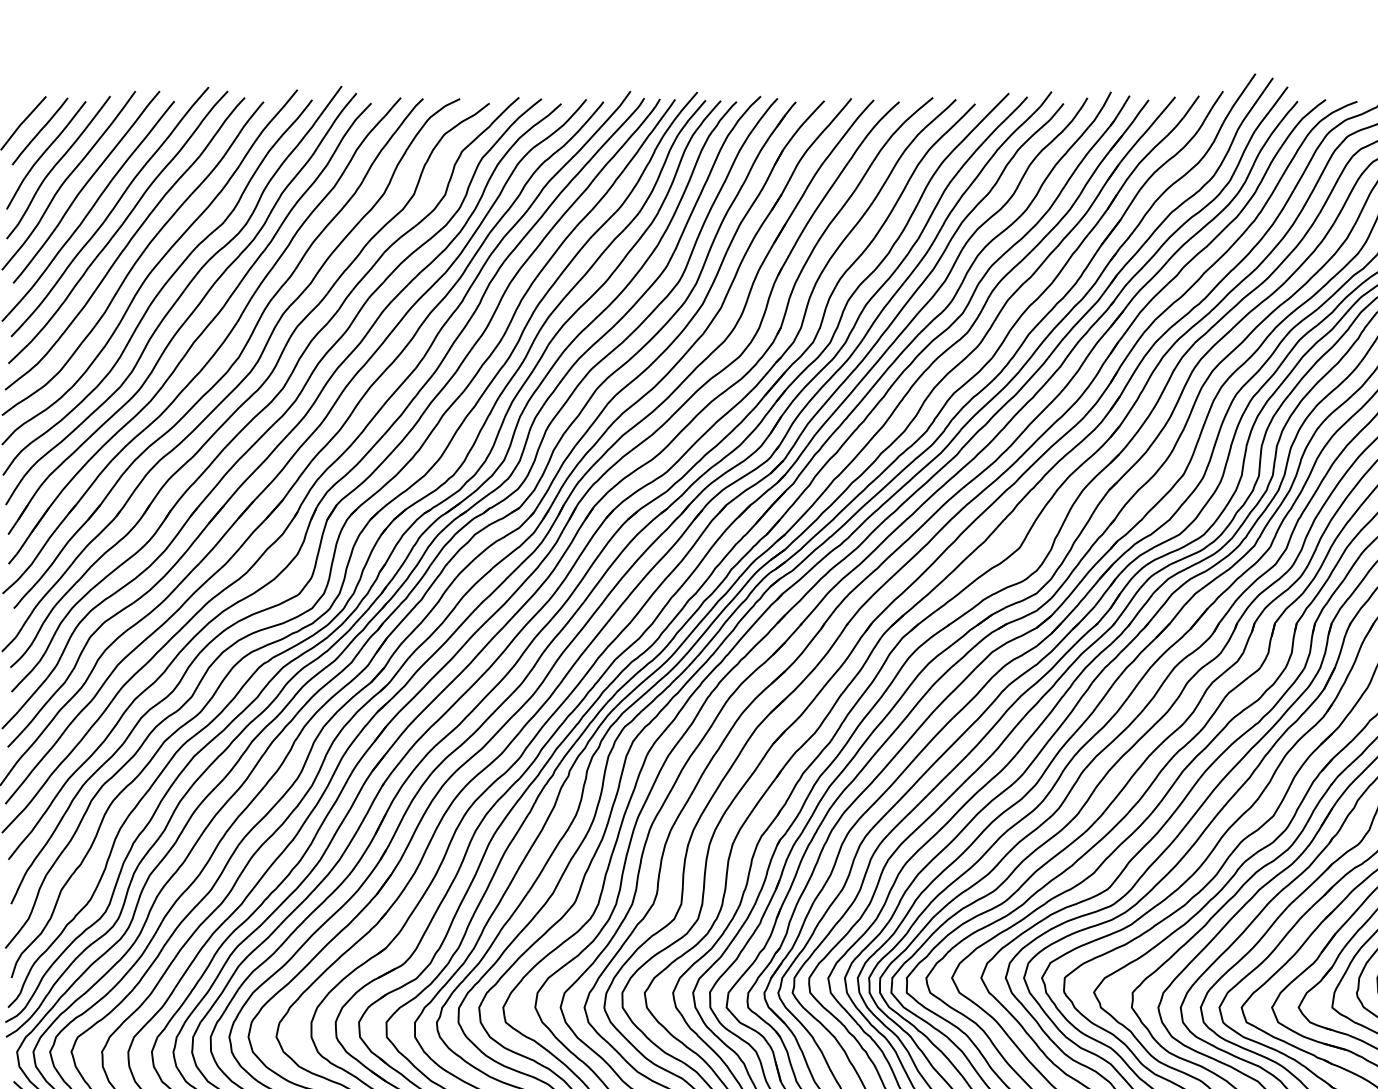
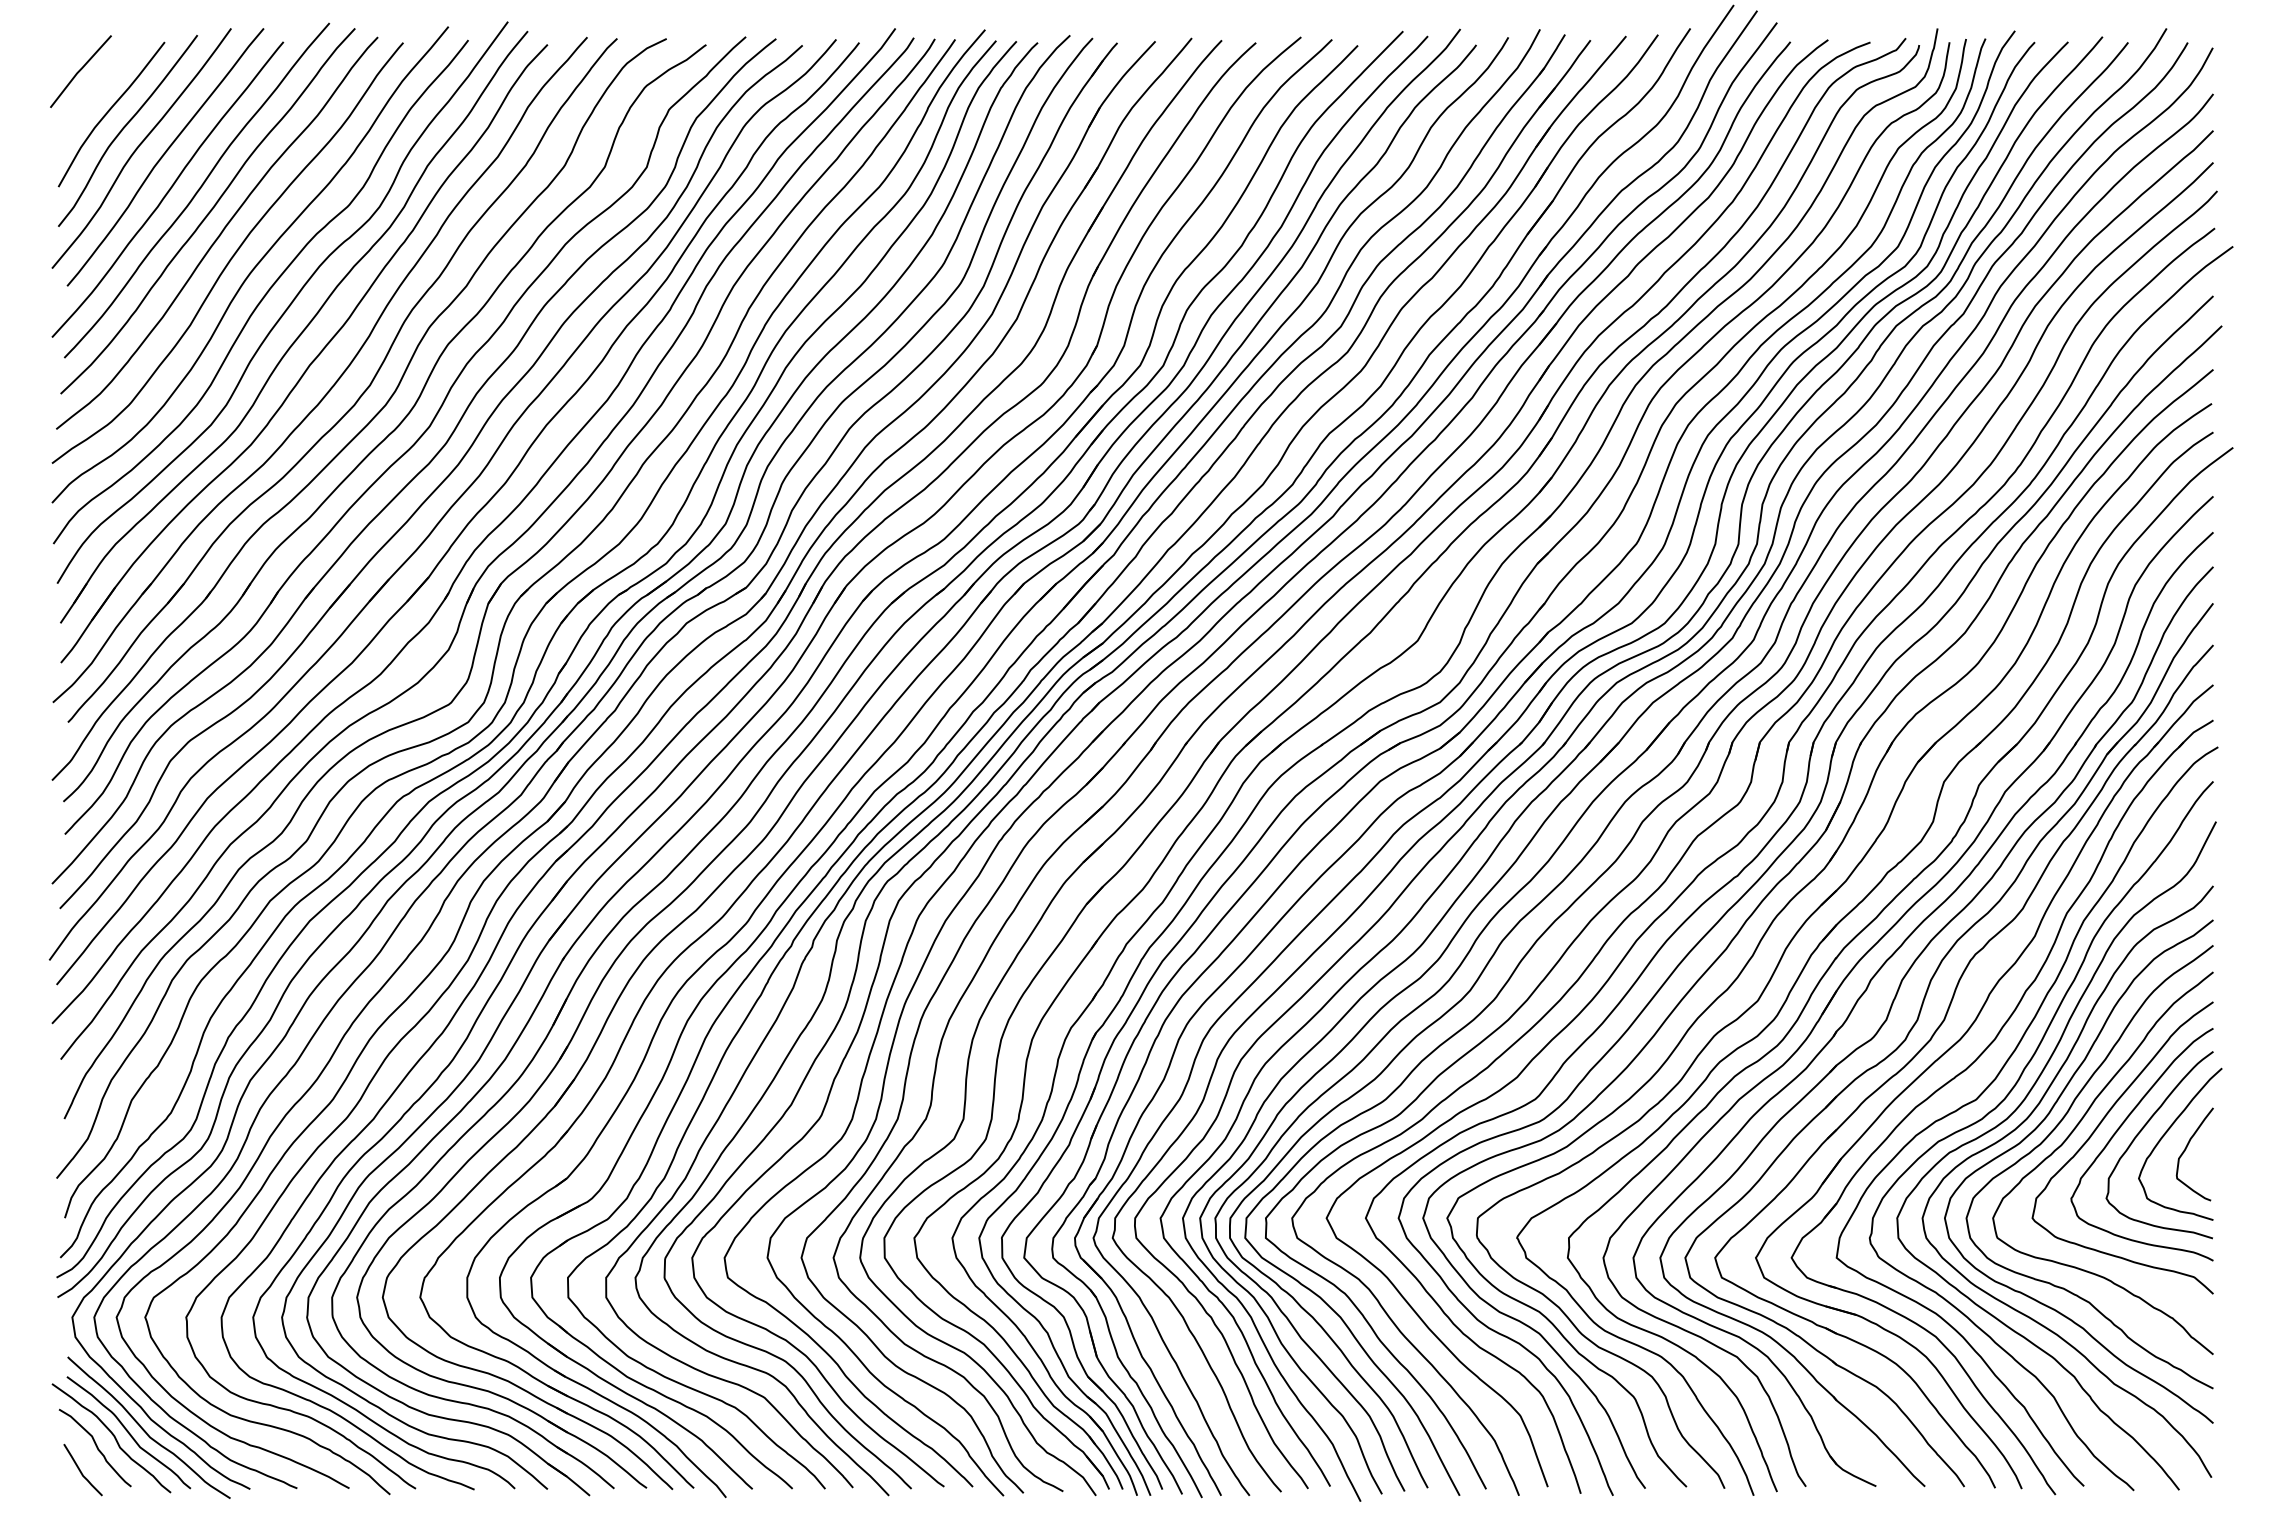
curve: (39, 131) -> (102, 82), removed

